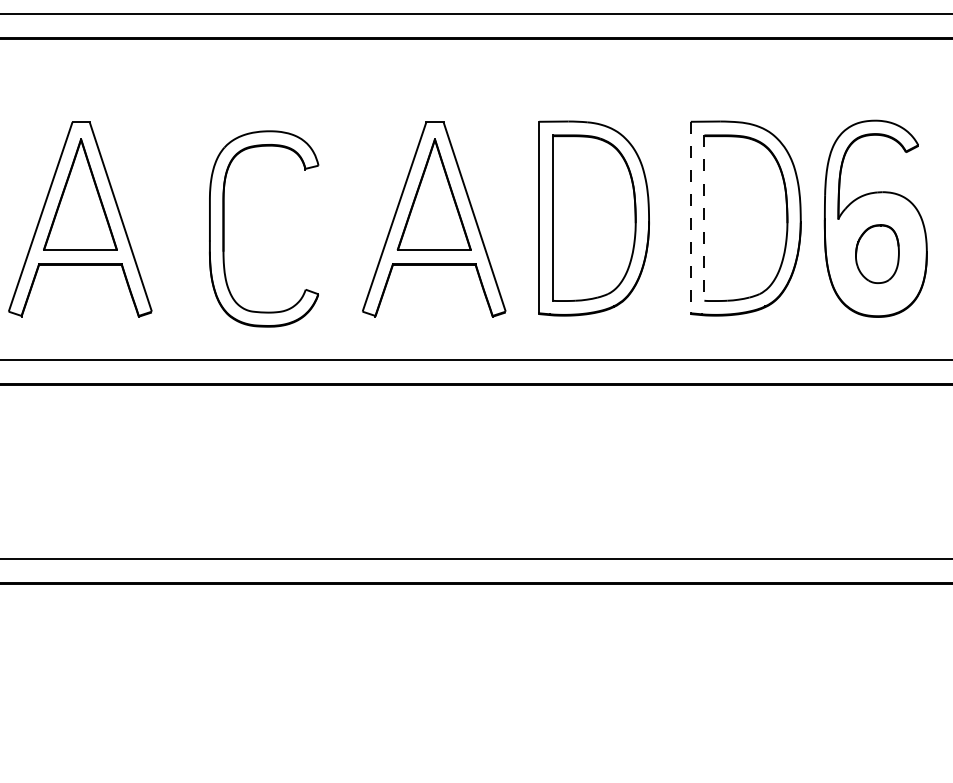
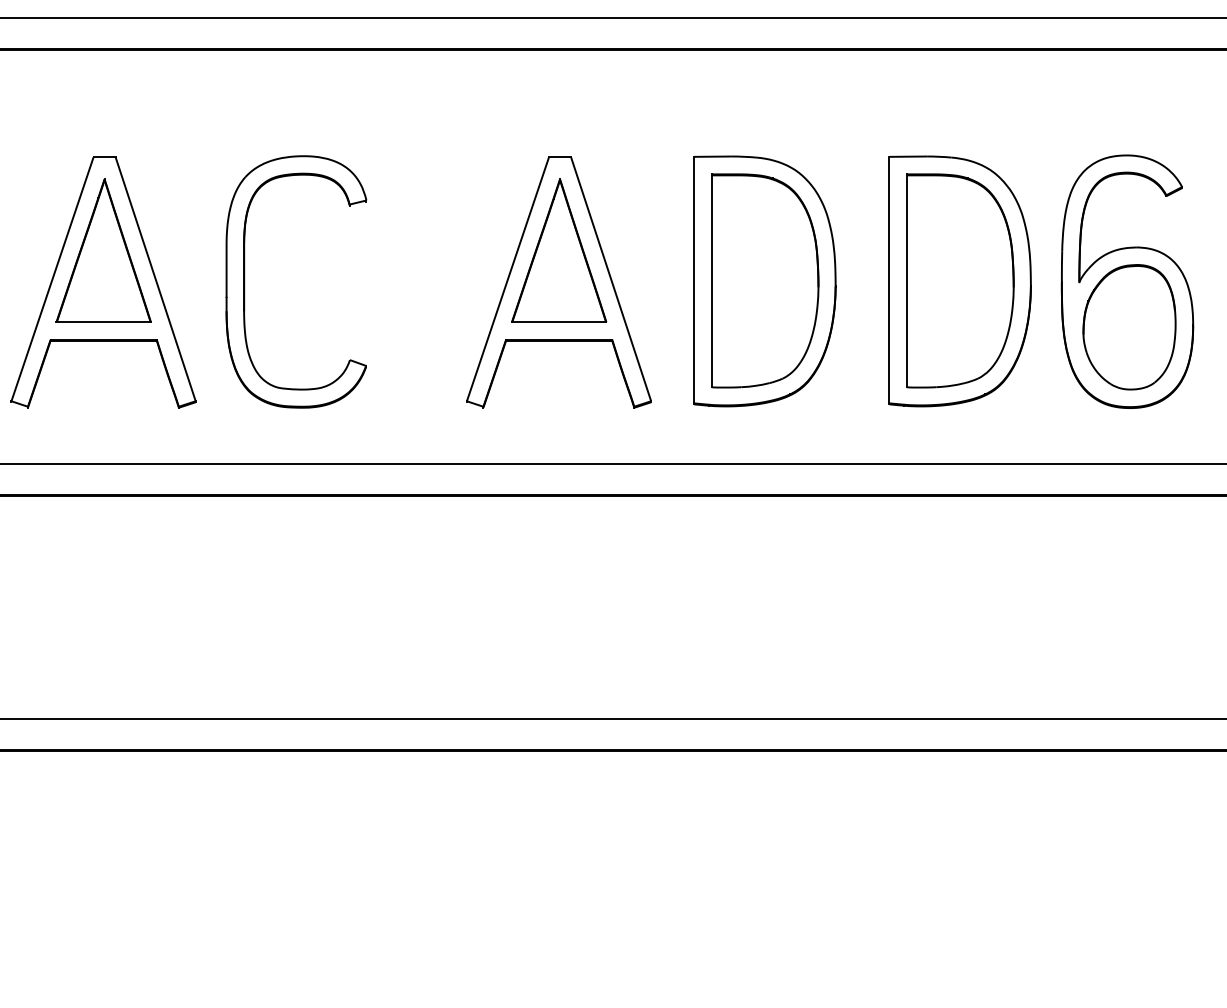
line: (690, 217) -> (888, 280), dashed -> solid
line: (704, 218) -> (906, 281), dashed -> solid
part: (224, 228) -> (245, 281), moved
part: (877, 253) -> (1129, 326), size x1.67

